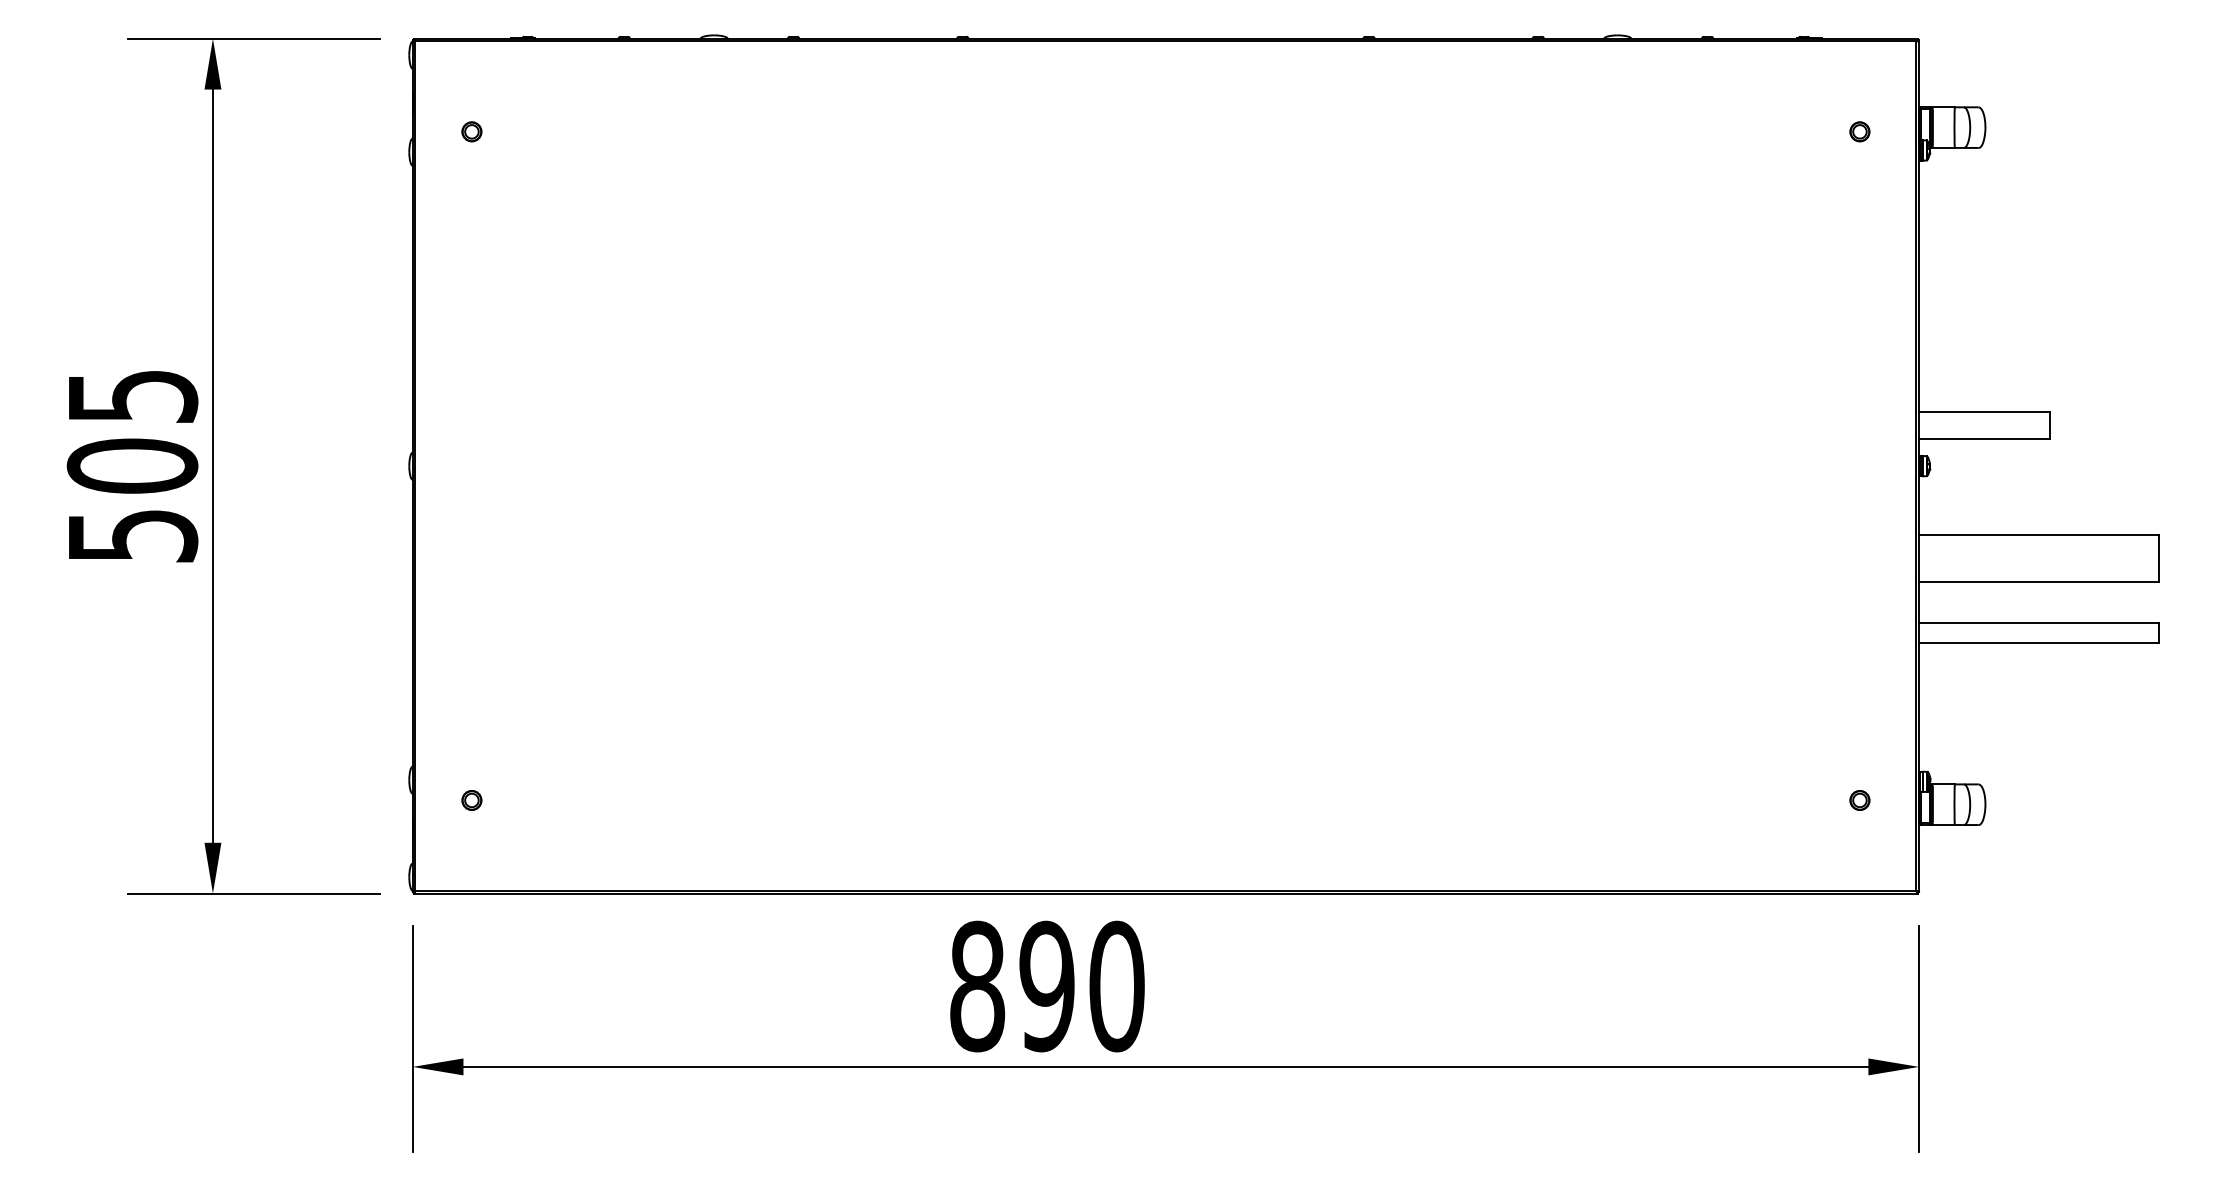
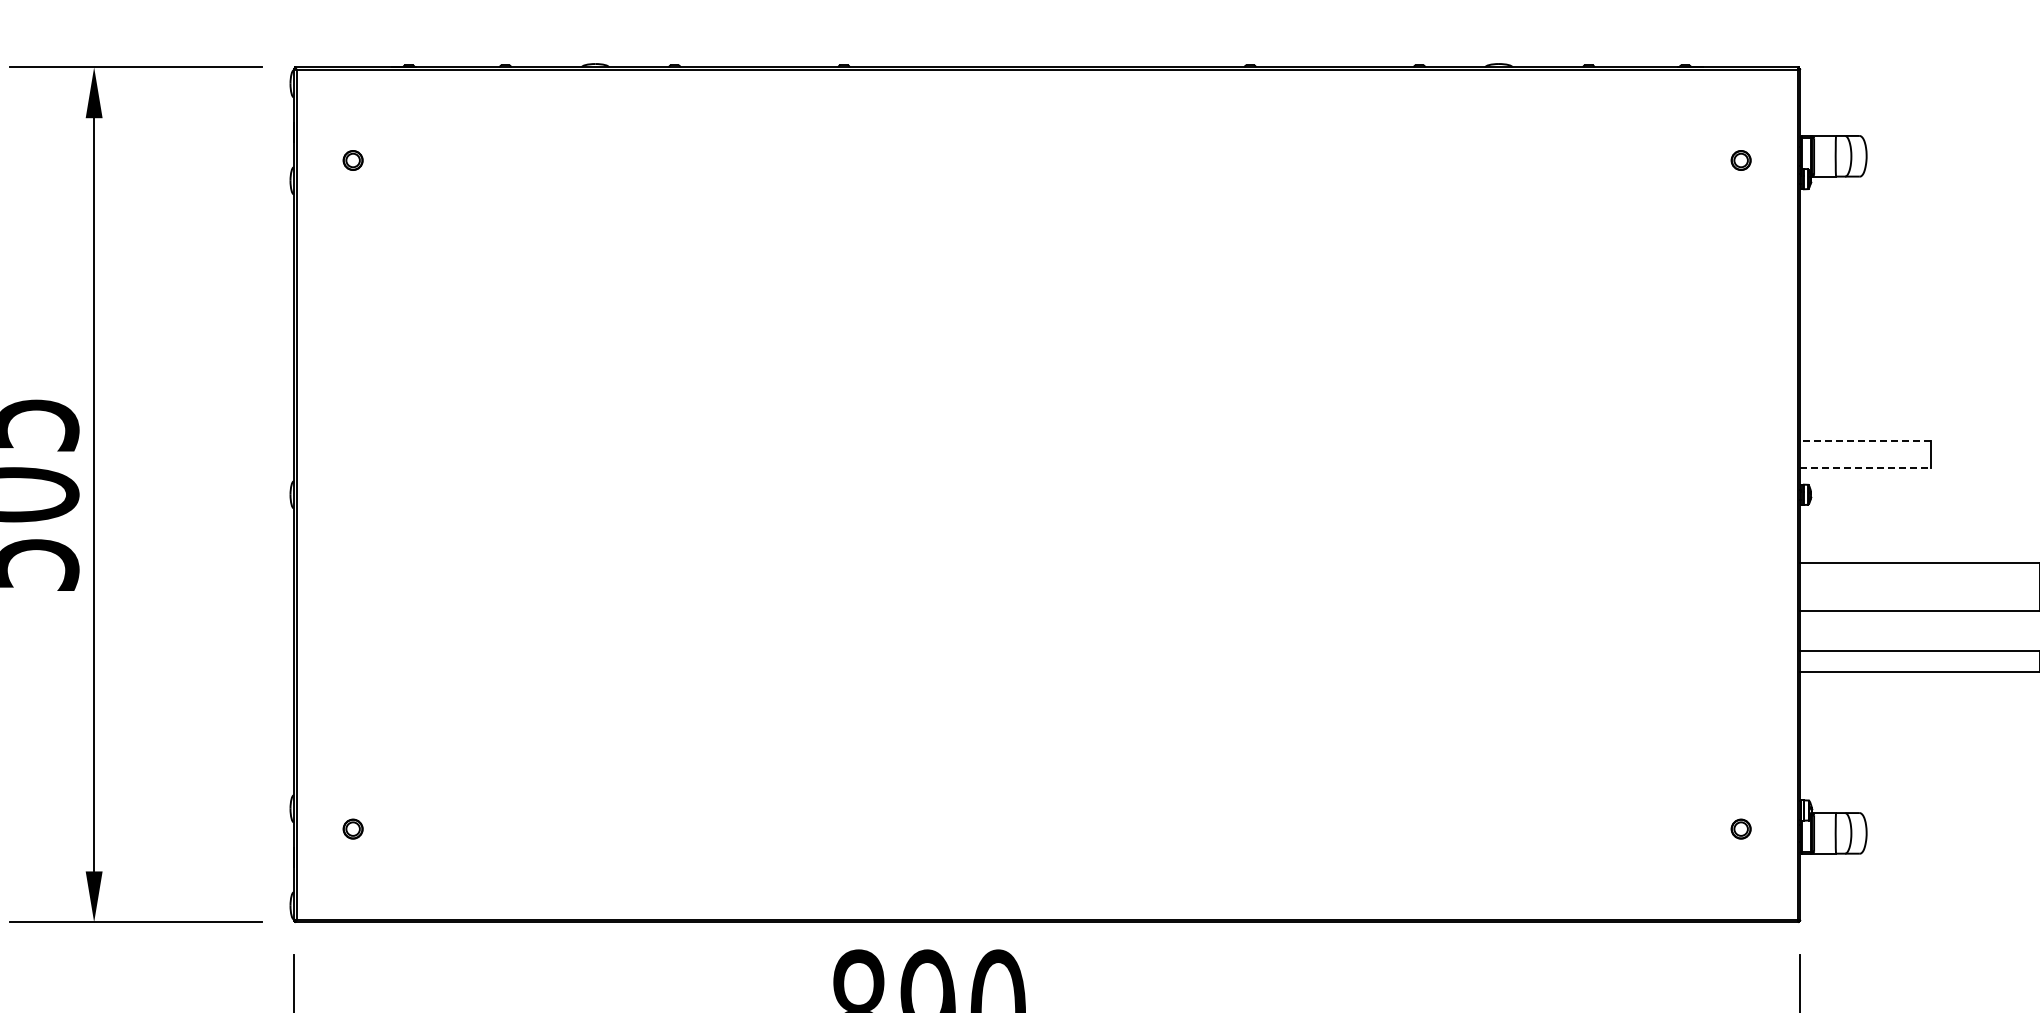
line: (1984, 412) -> (1865, 441), solid -> dashed
line: (1984, 439) -> (1865, 468), solid -> dashed

